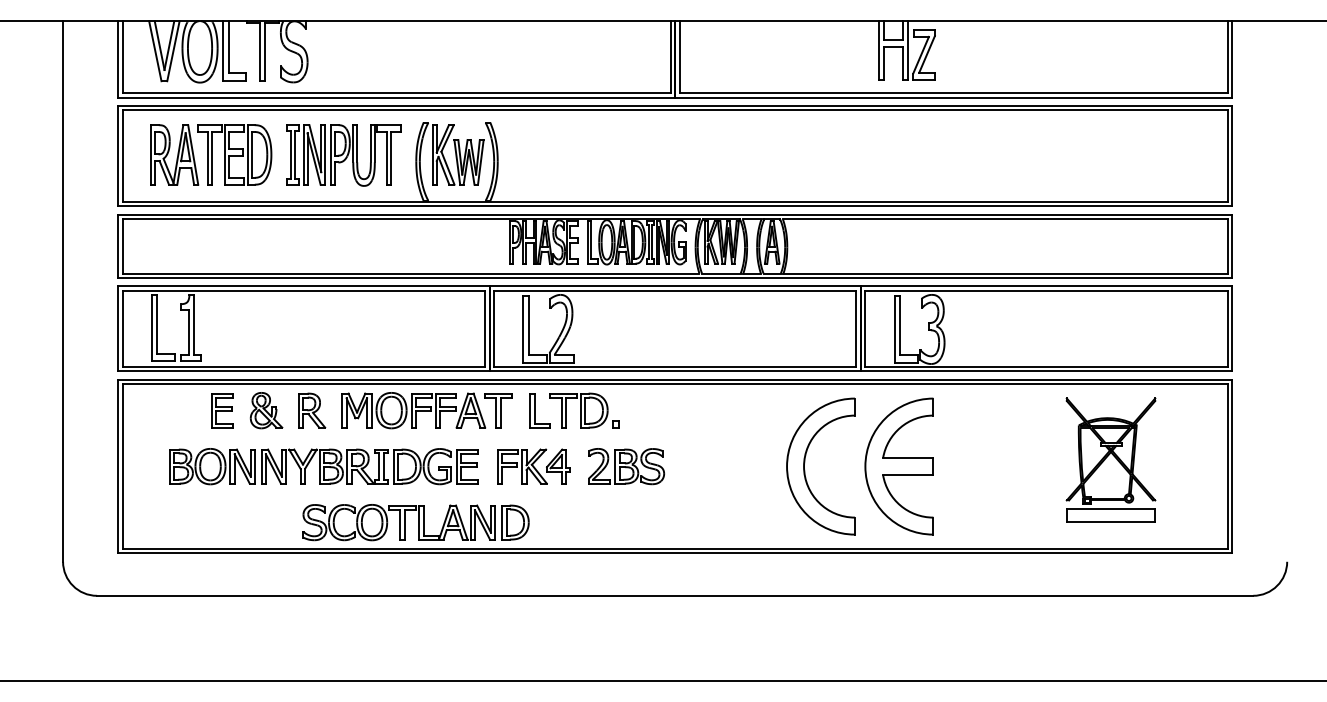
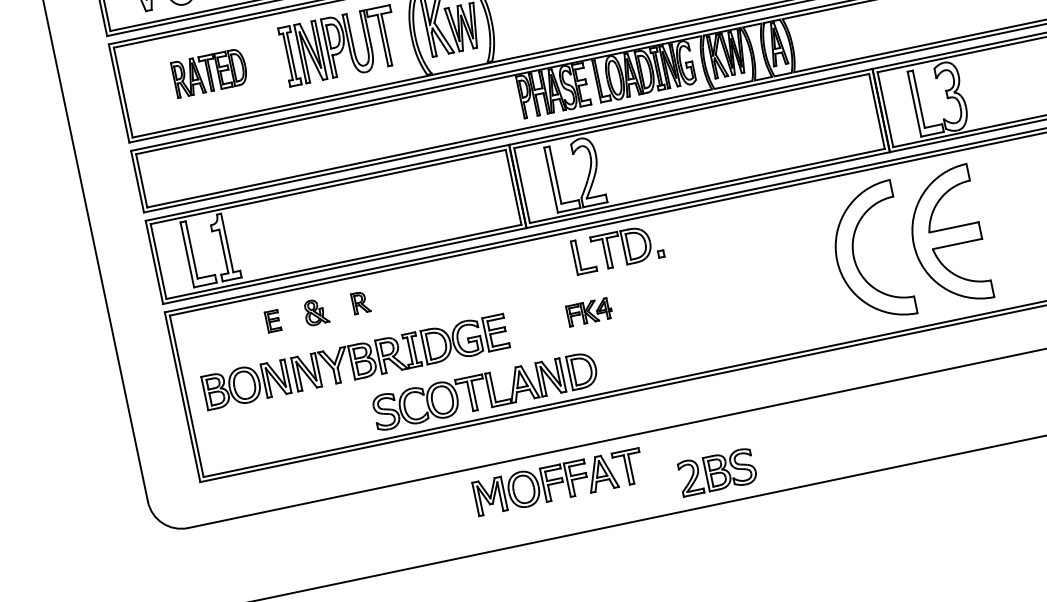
part: (211, 154) -> (209, 72), size x0.6
part: (222, 410) -> (273, 321), size x0.6
part: (266, 410) -> (316, 312), size x0.7
part: (312, 410) -> (361, 302), size x0.6
part: (426, 410) -> (558, 482), moved
part: (323, 466) -> (355, 362), moved
part: (533, 466) -> (588, 312), size x0.6
part: (626, 466) -> (717, 472), moved

